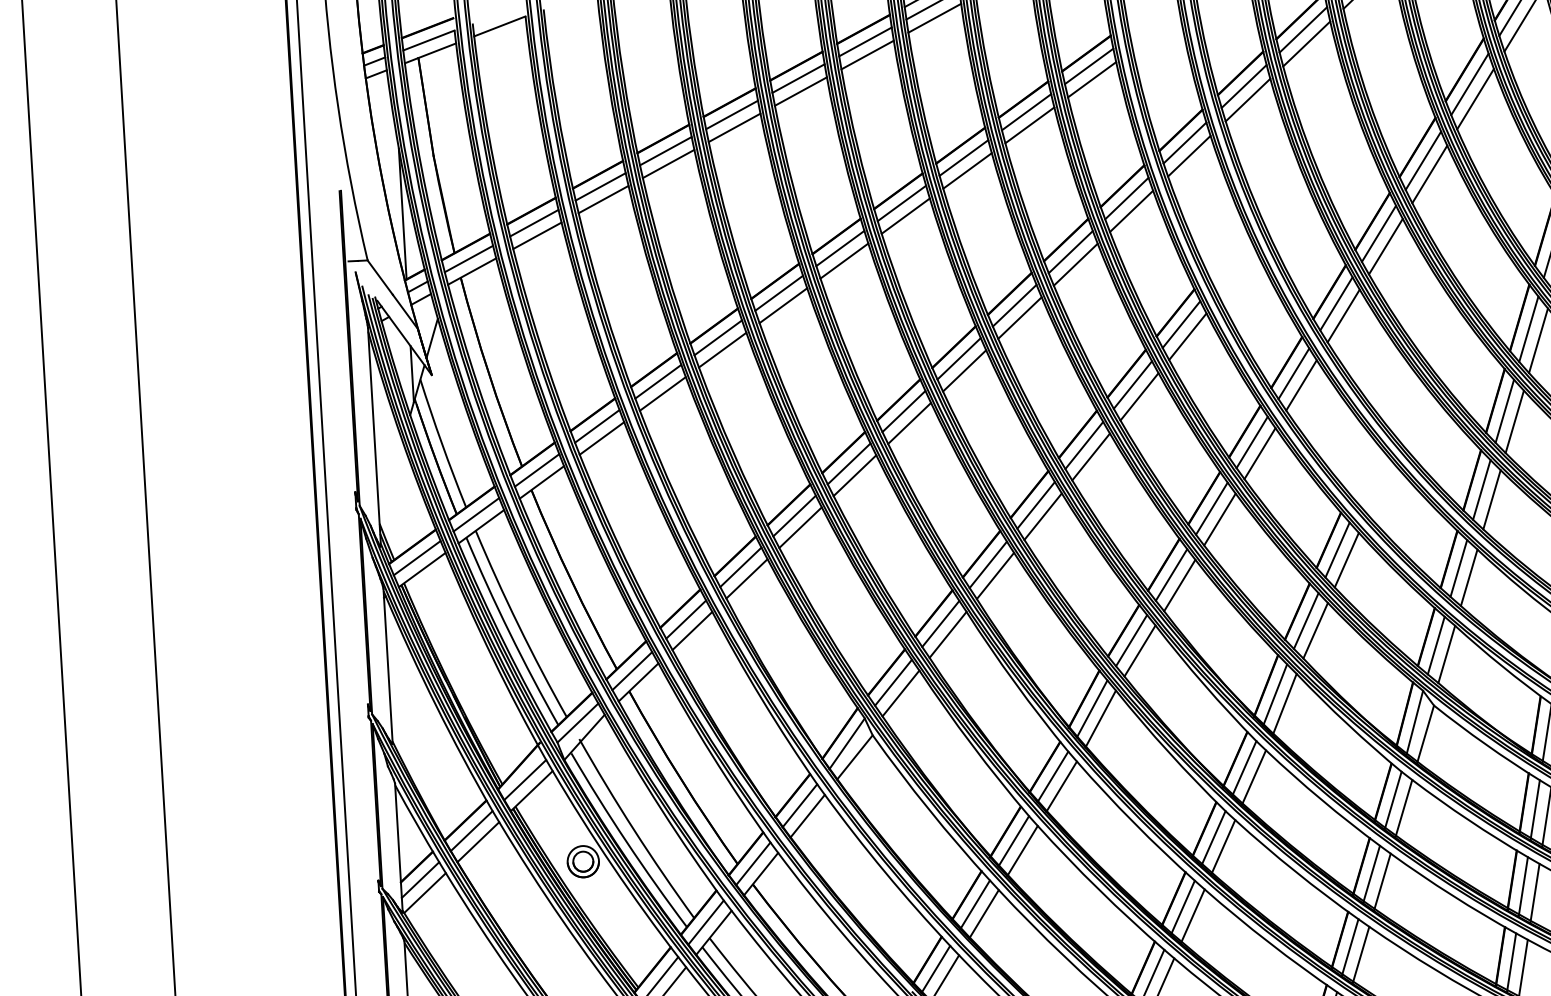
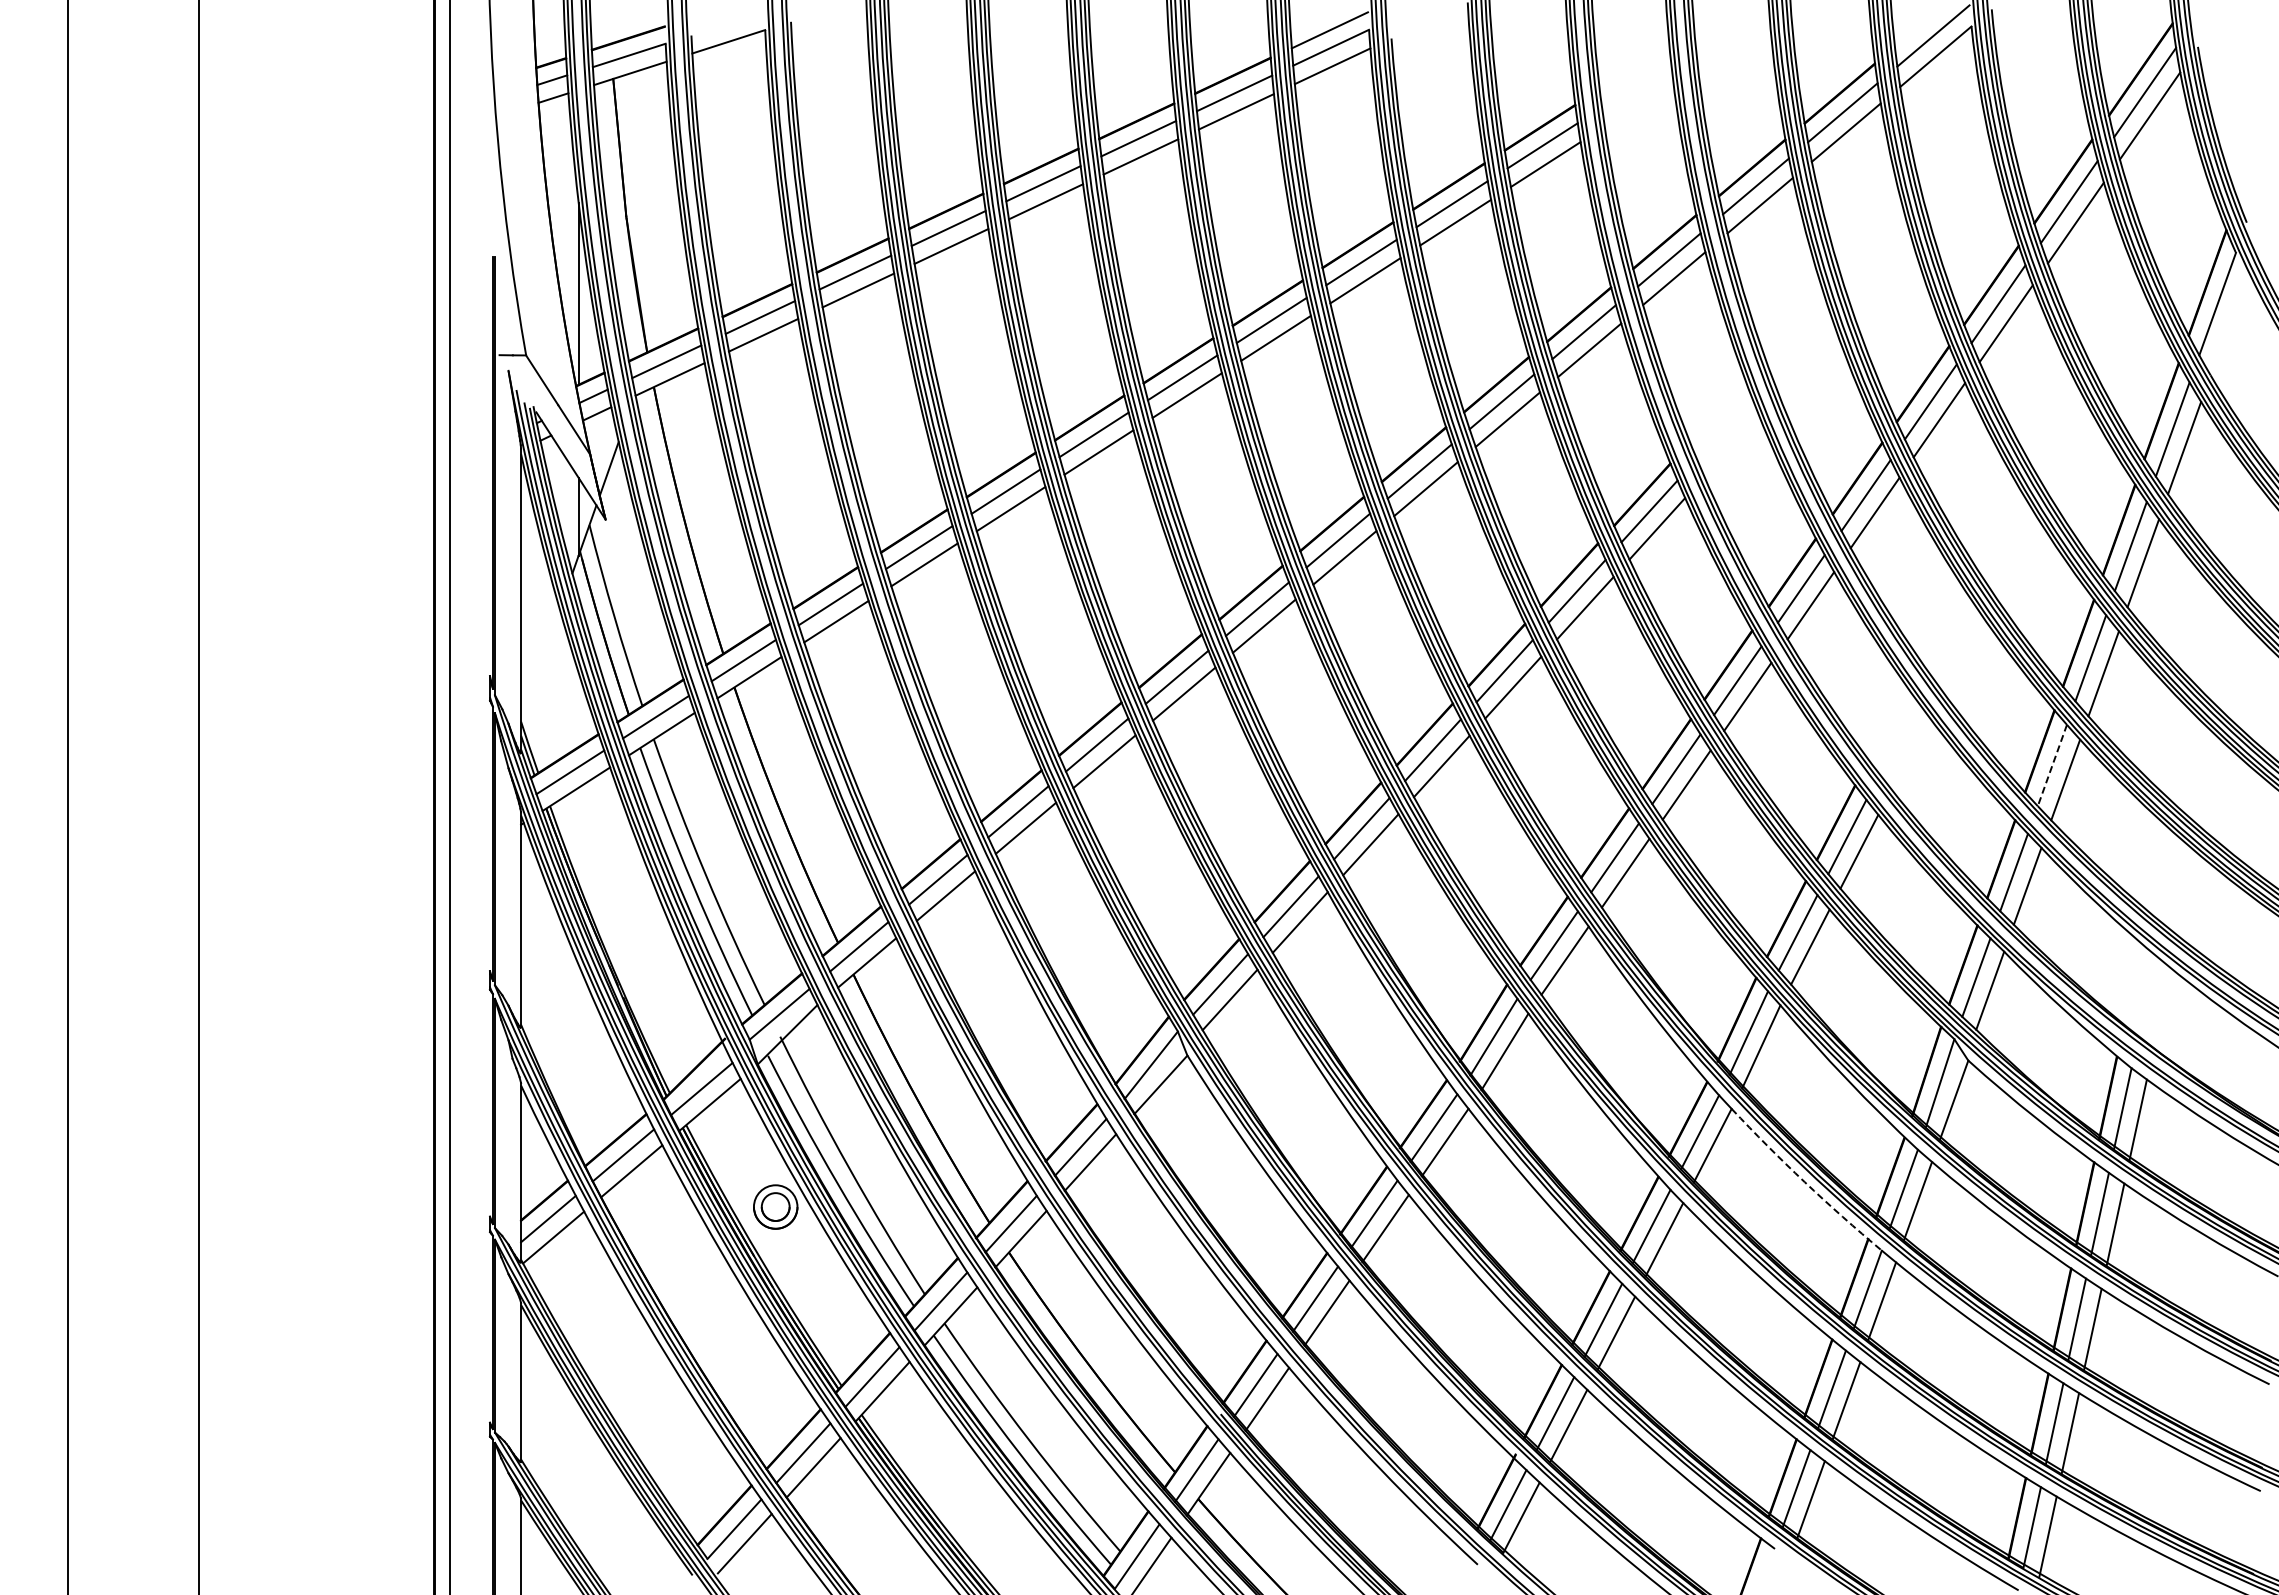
line: (1481, 490) -> (2052, 766), solid -> dashed
arc: (1321, 800) -> (1804, 1182), solid -> dashed

